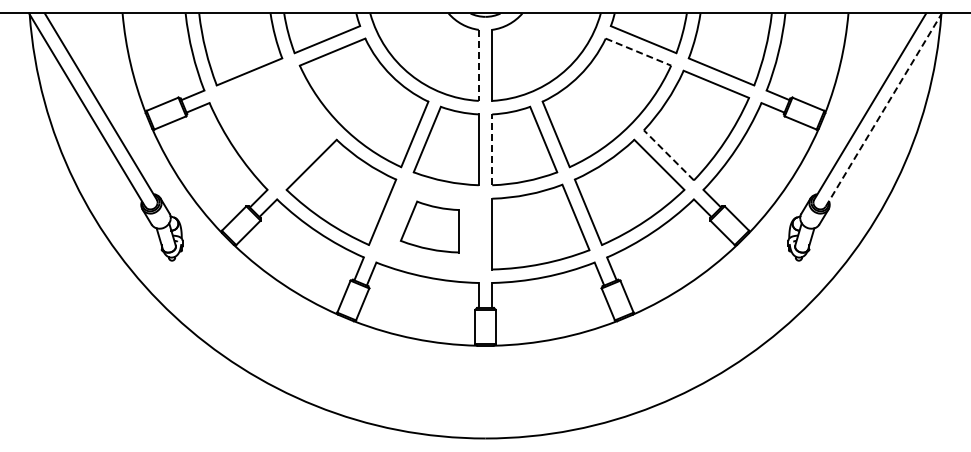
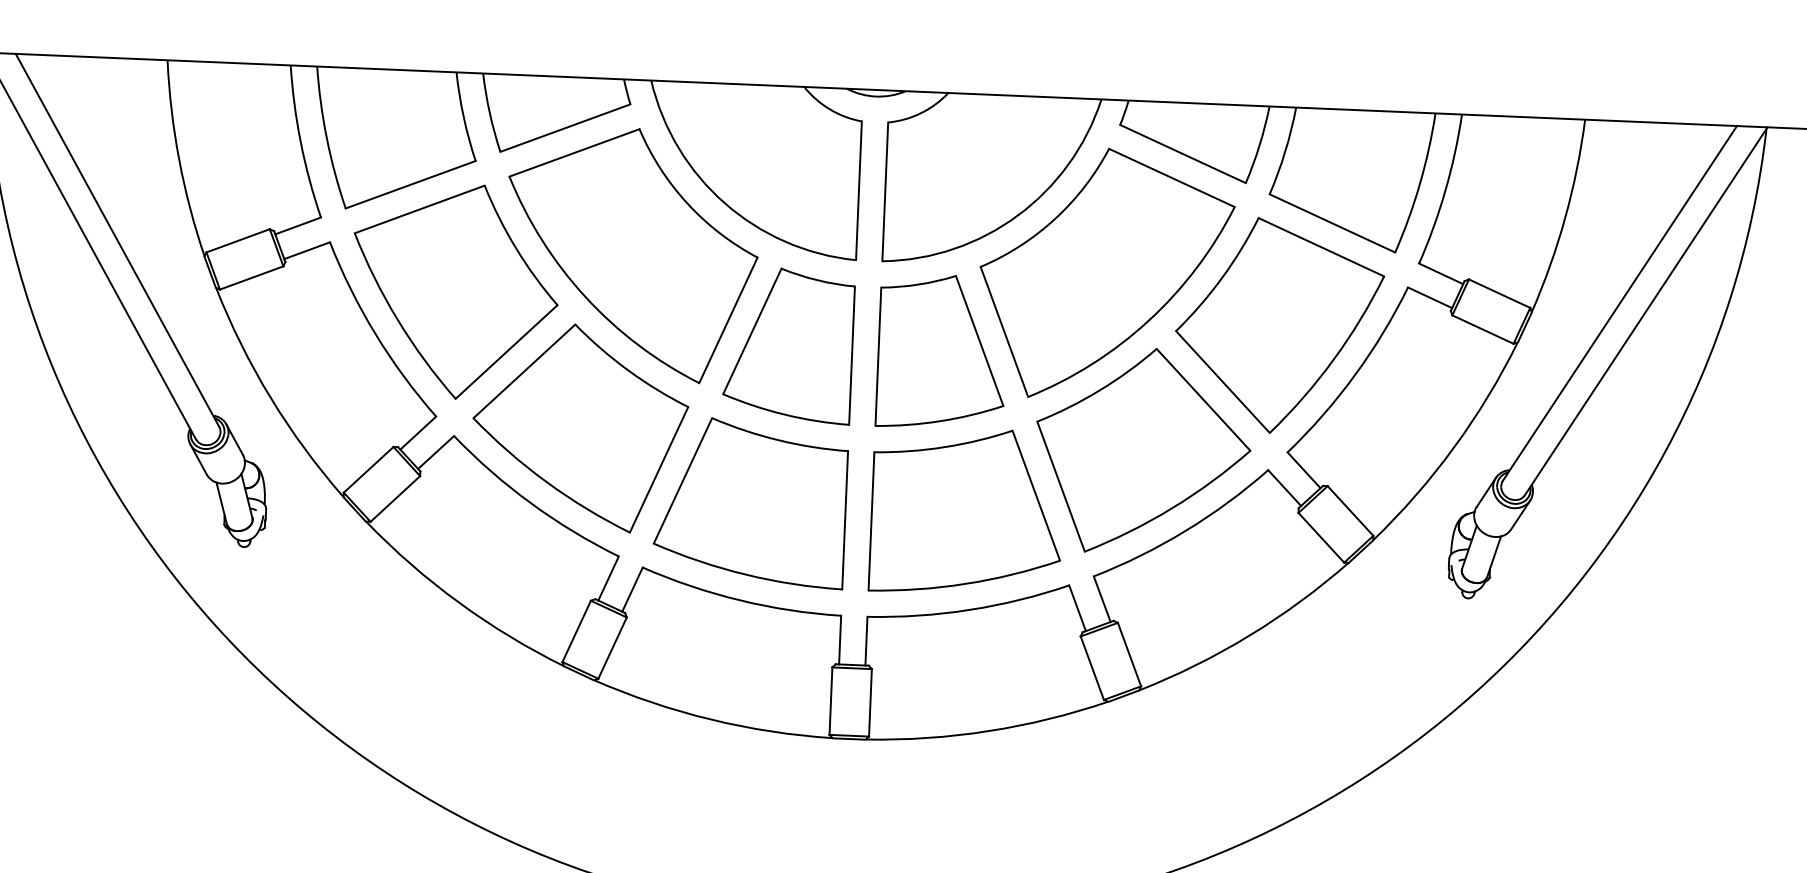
line: (638, 52) -> (1171, 178), dashed -> solid
line: (478, 65) -> (858, 190), dashed -> solid
line: (883, 110) -> (1645, 311), dashed -> solid
part: (274, 125) -> (455, 291), added
line: (492, 149) -> (878, 356), dashed -> solid
line: (668, 155) -> (1222, 382), dashed -> solid
part: (429, 226) -> (749, 501), size x1.67

